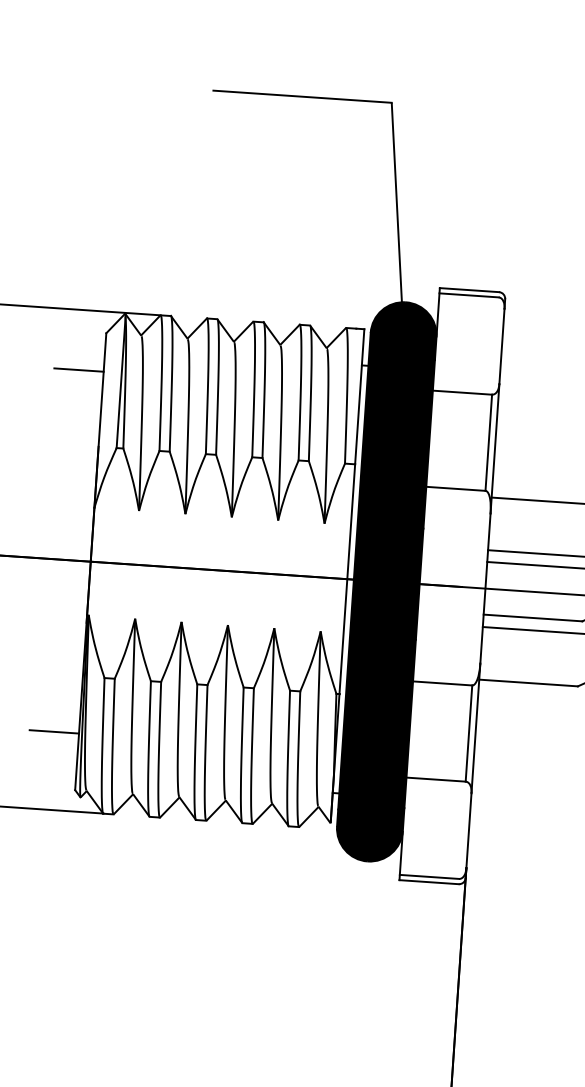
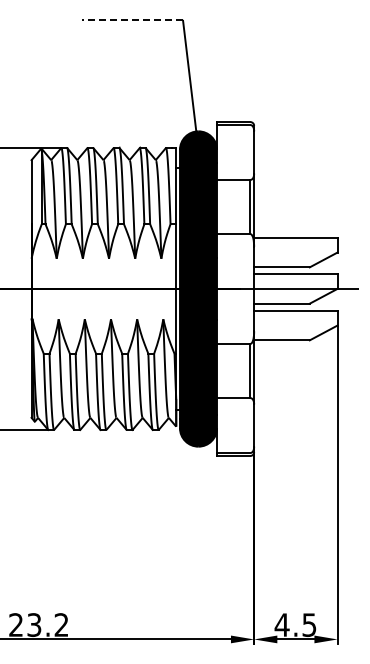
line: (302, 95) -> (132, 19), solid -> dashed
line: (78, 369) -> (17, 181), removed
line: (54, 731) -> (17, 385), removed

